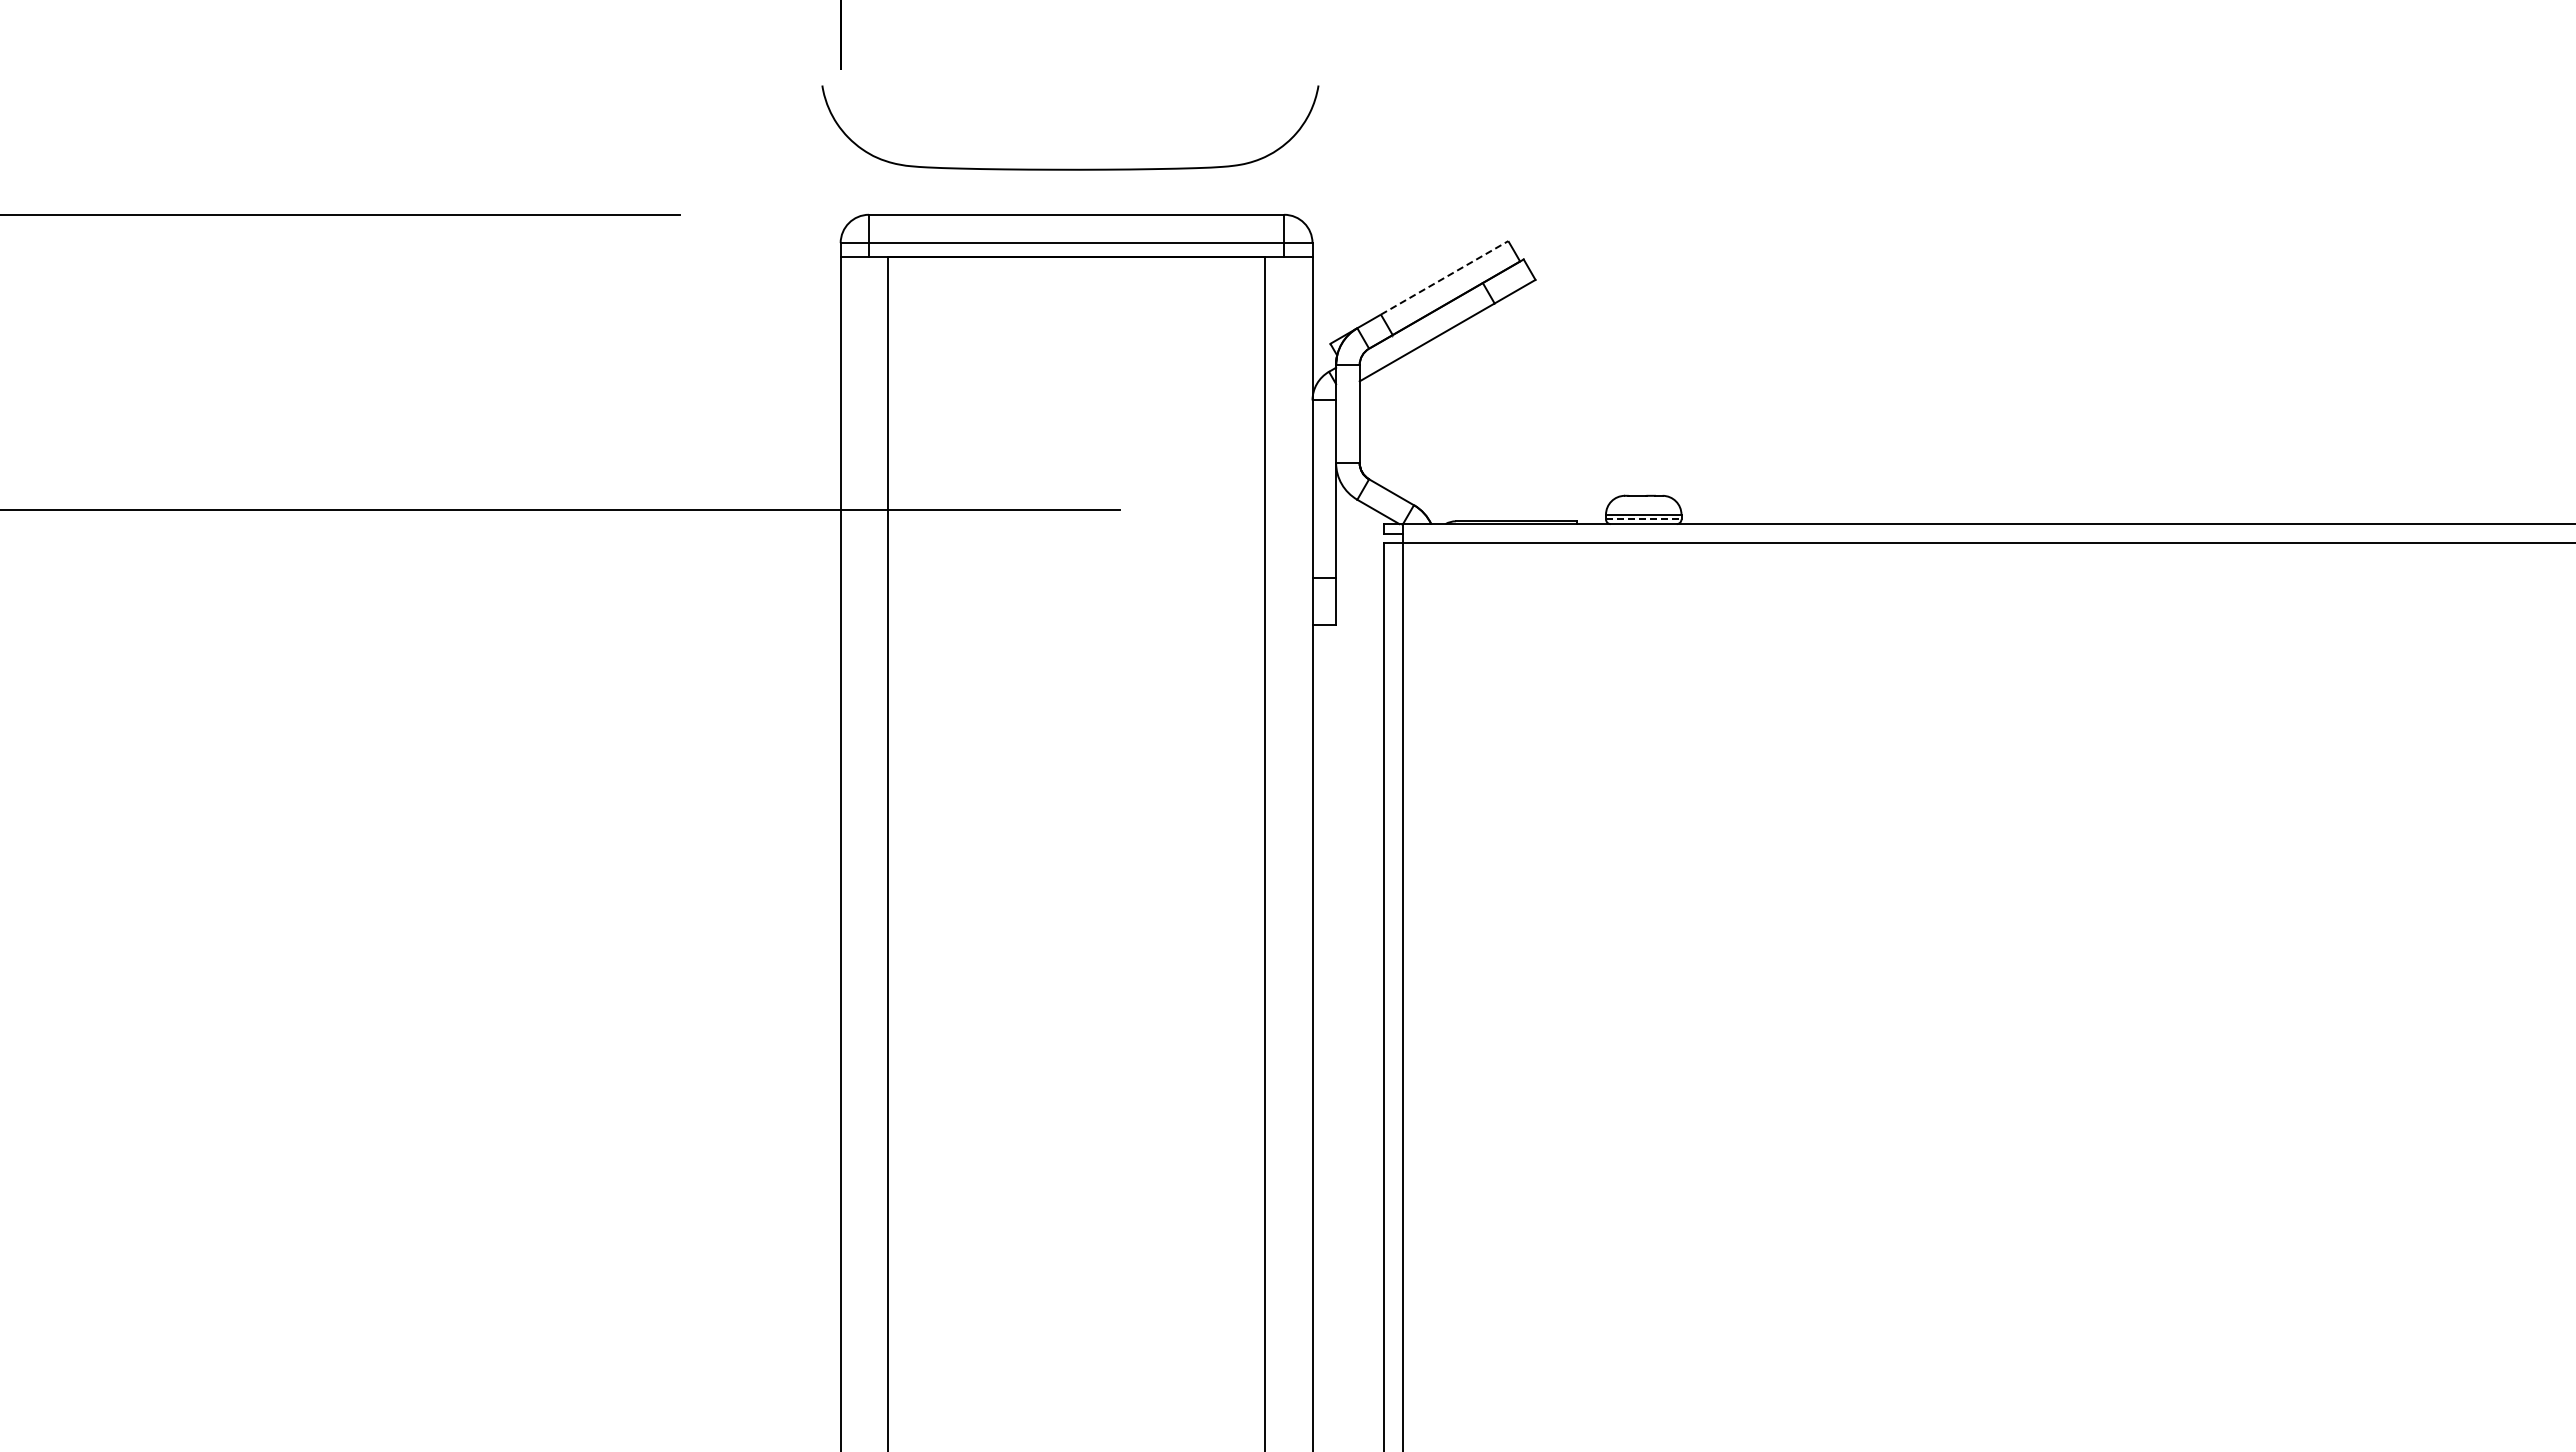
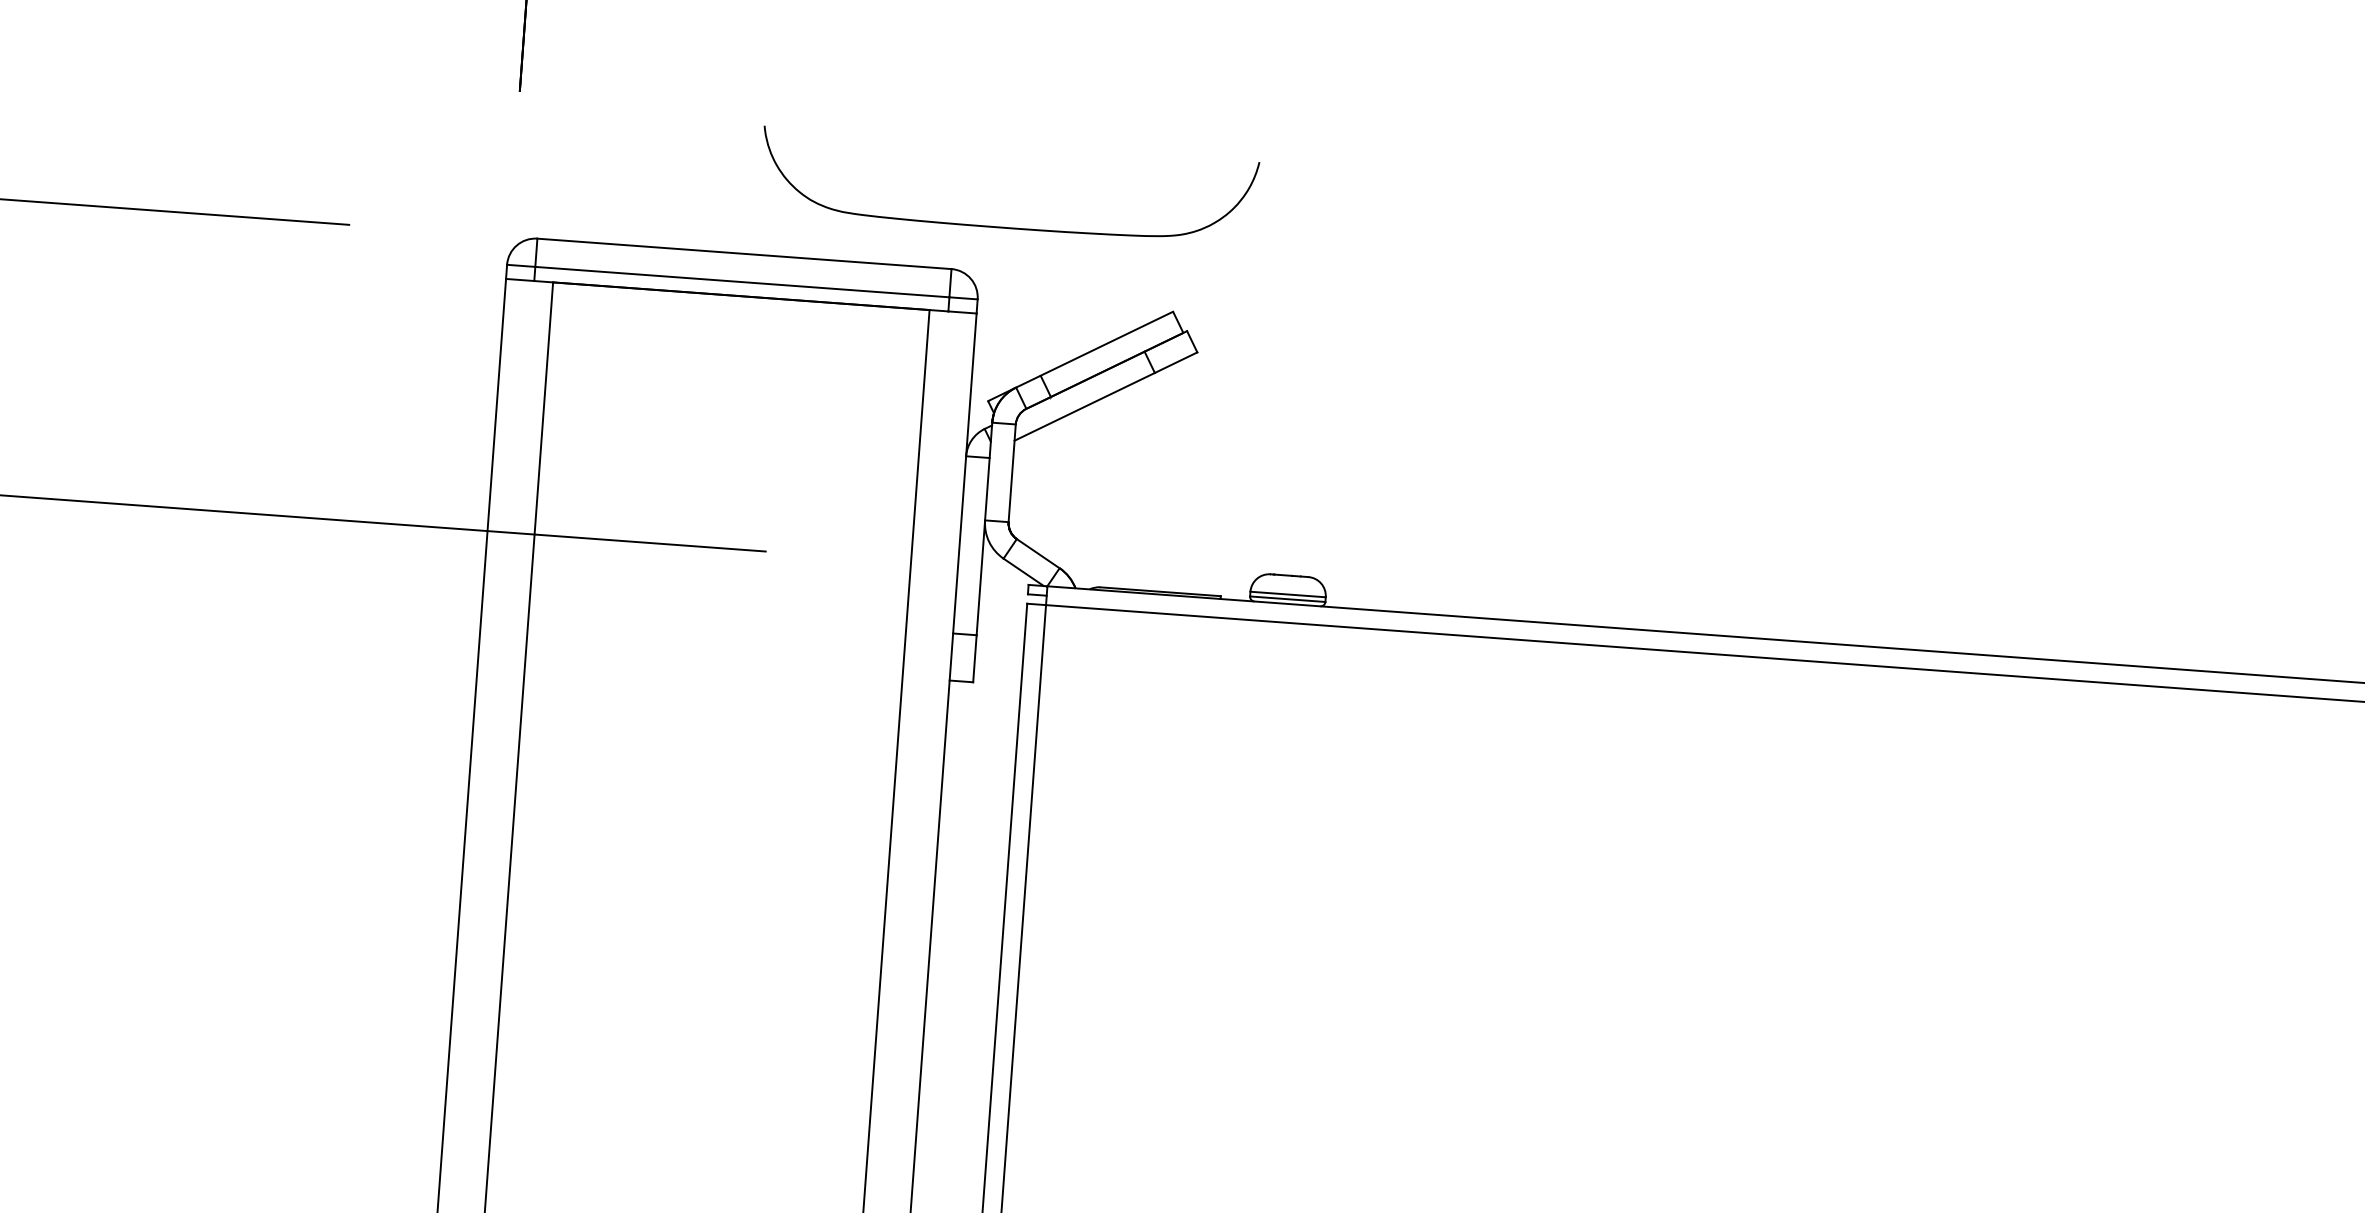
part: (1070, 168) -> (1006, 226), moved
line: (1444, 277) -> (1106, 343), dashed -> solid
line: (1643, 519) -> (1287, 599), dashed -> solid

